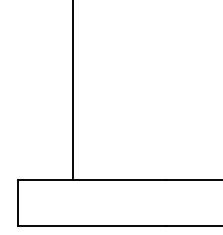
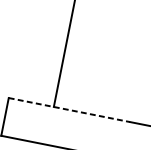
line: (91, 179) -> (69, 109), solid -> dashed

